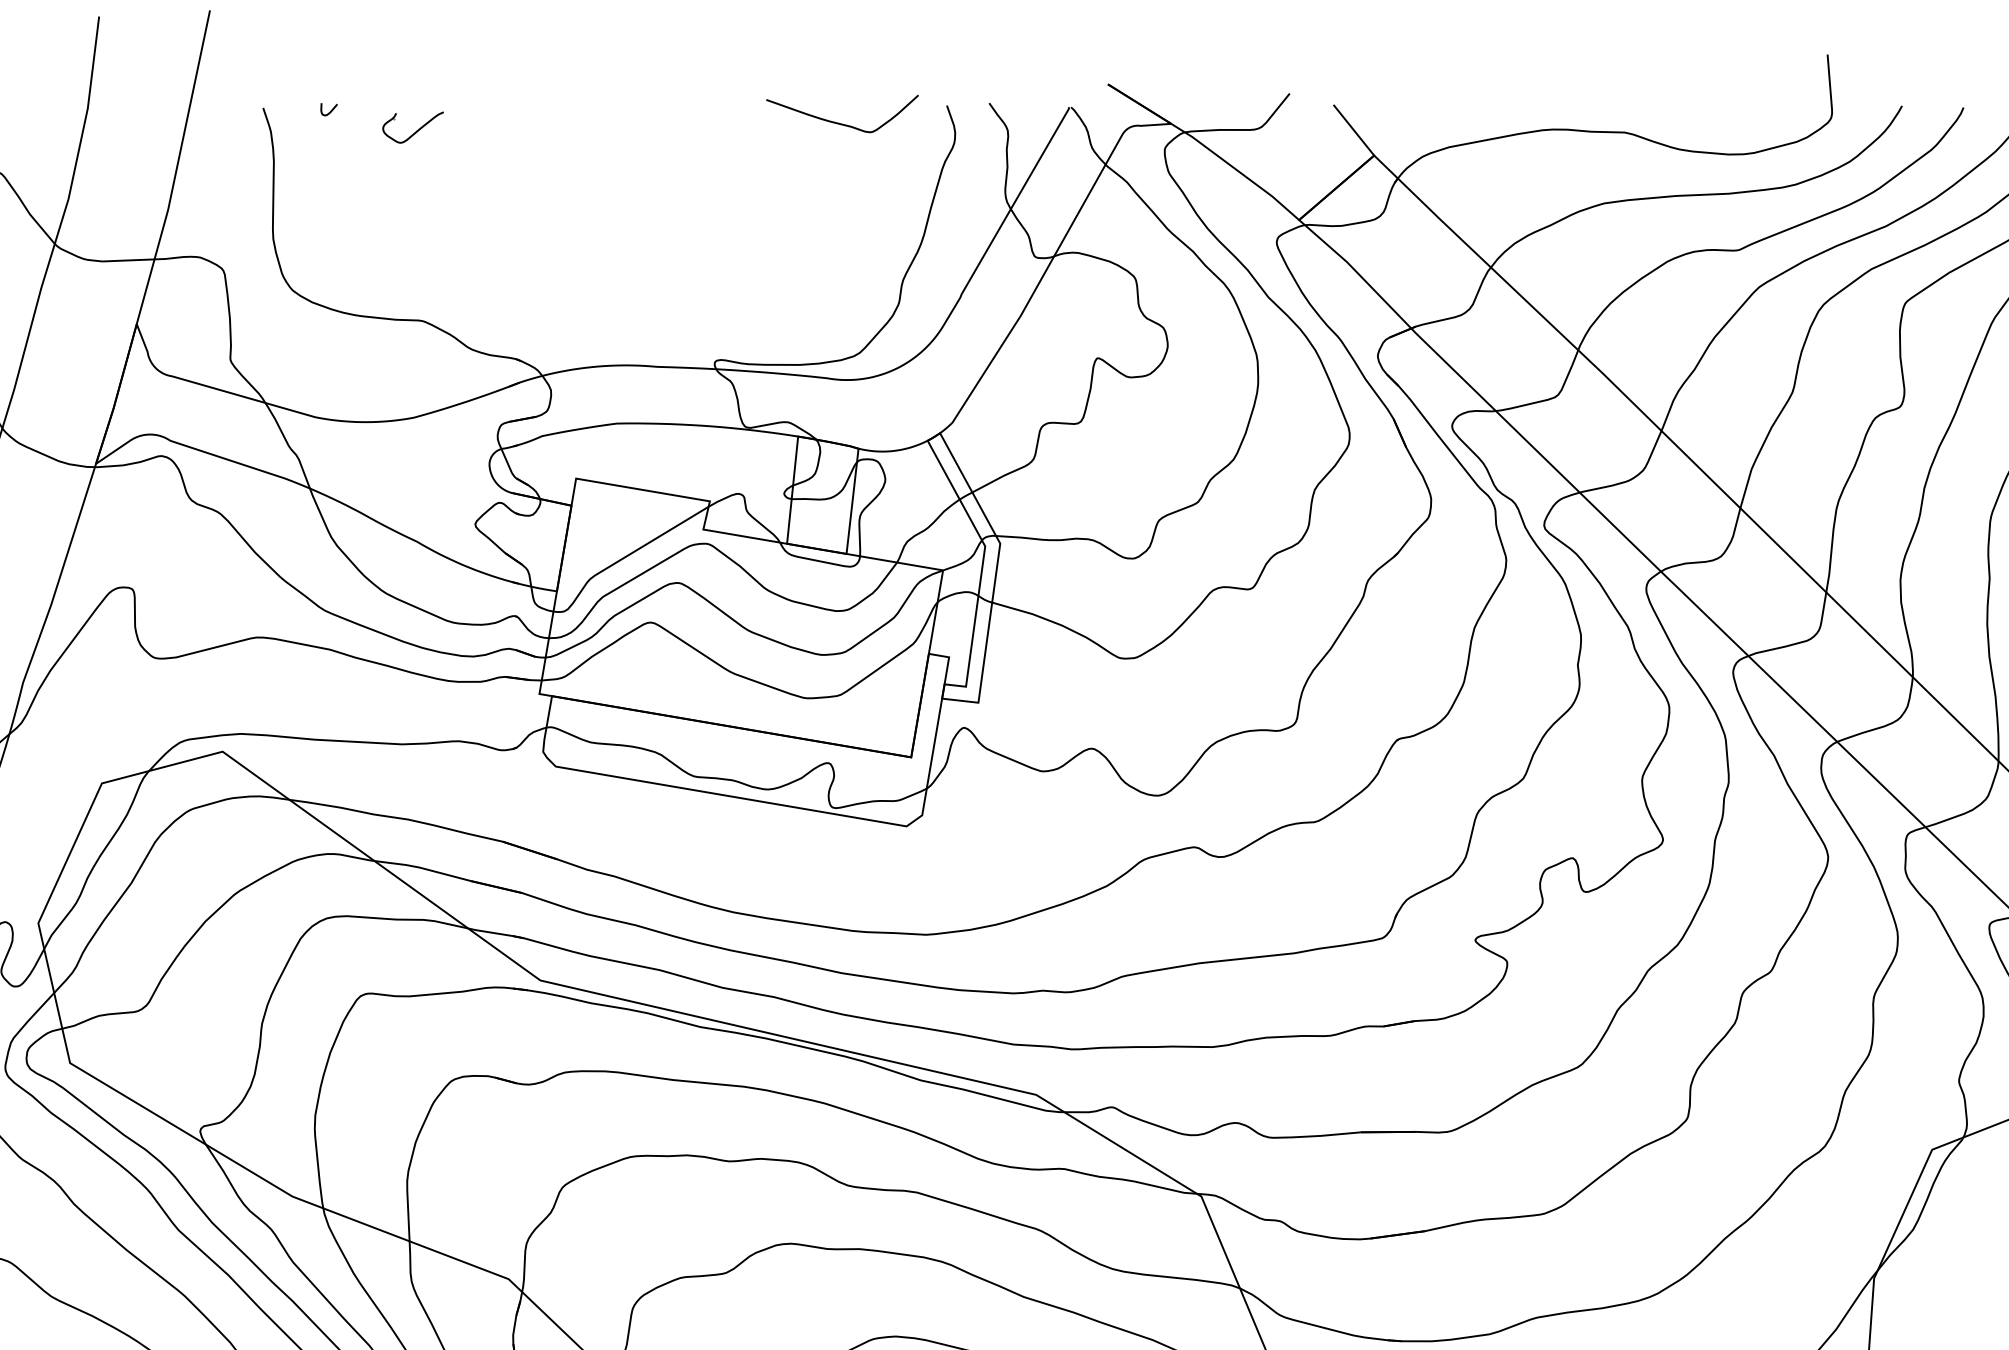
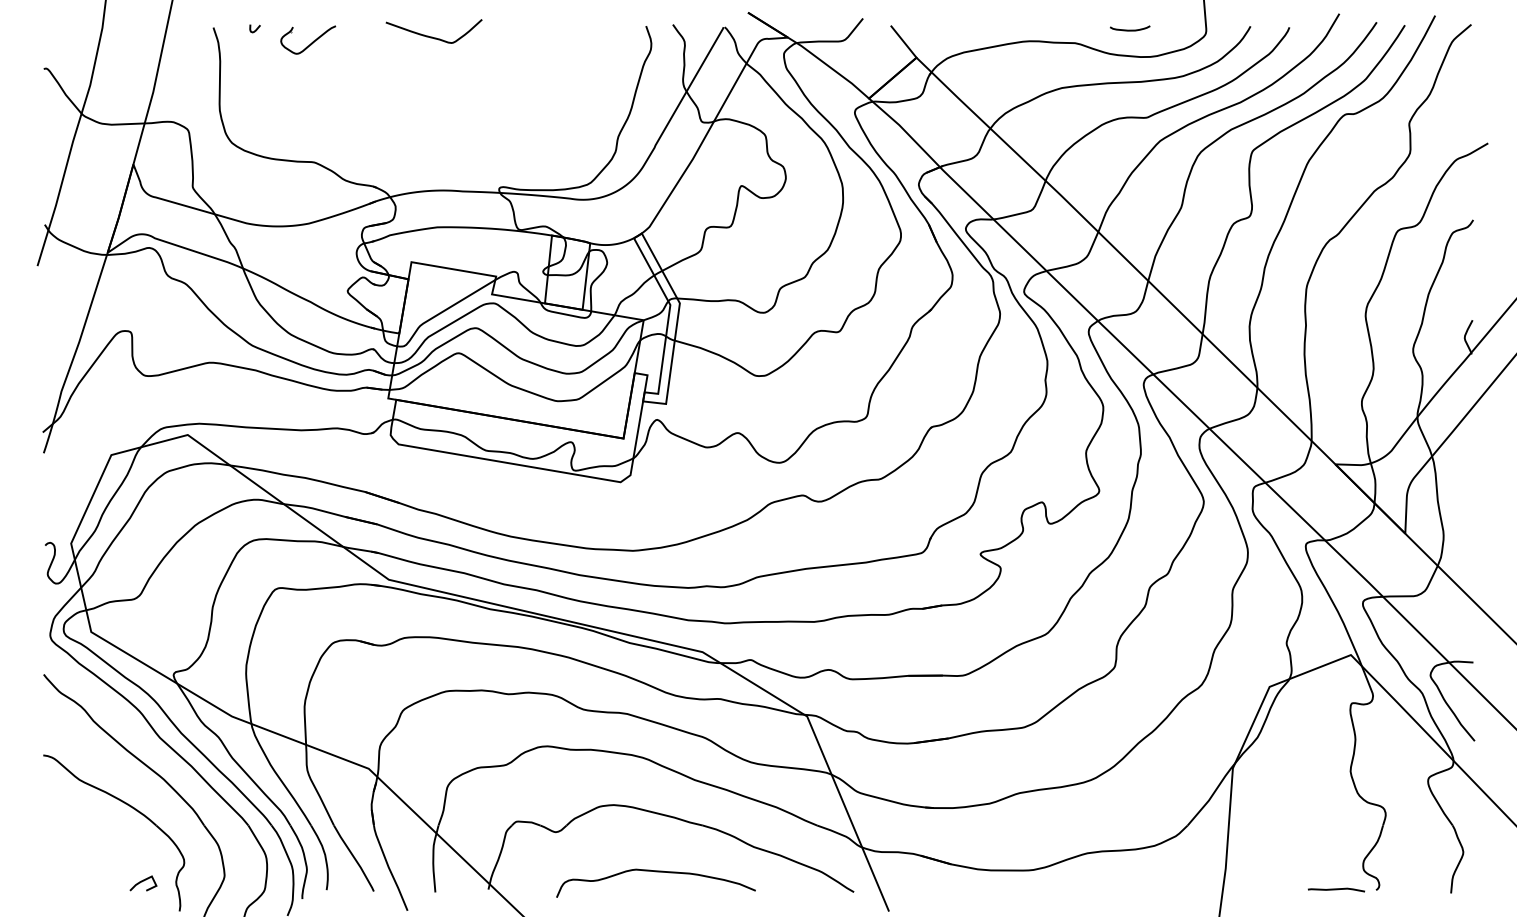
curve: (1712, 110) -> (1130, 29), added
curve: (840, 122) -> (432, 36), moved
part: (413, 126) -> (308, 39), size x1.43

